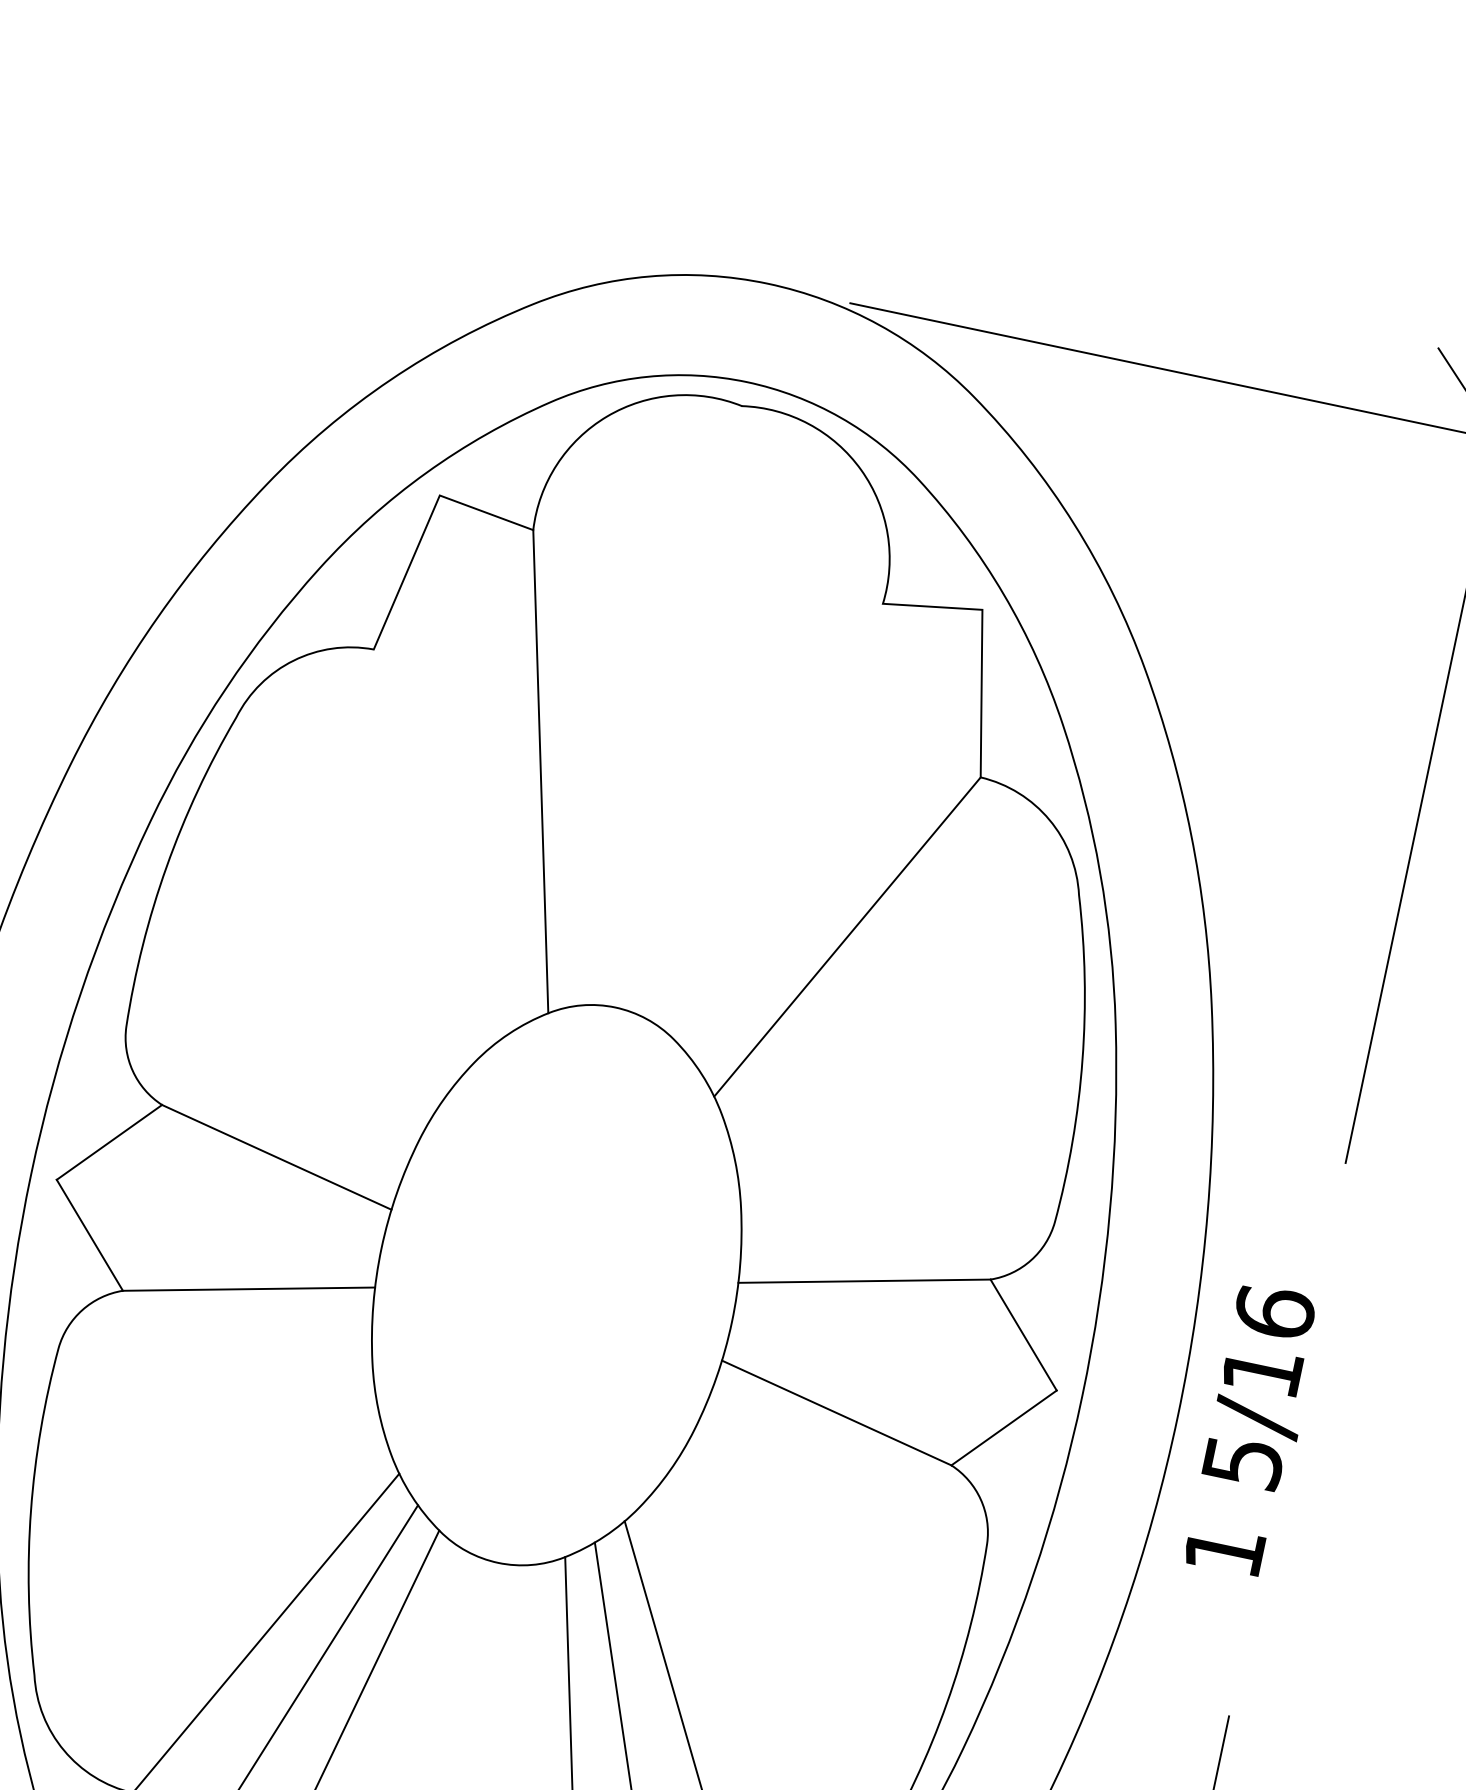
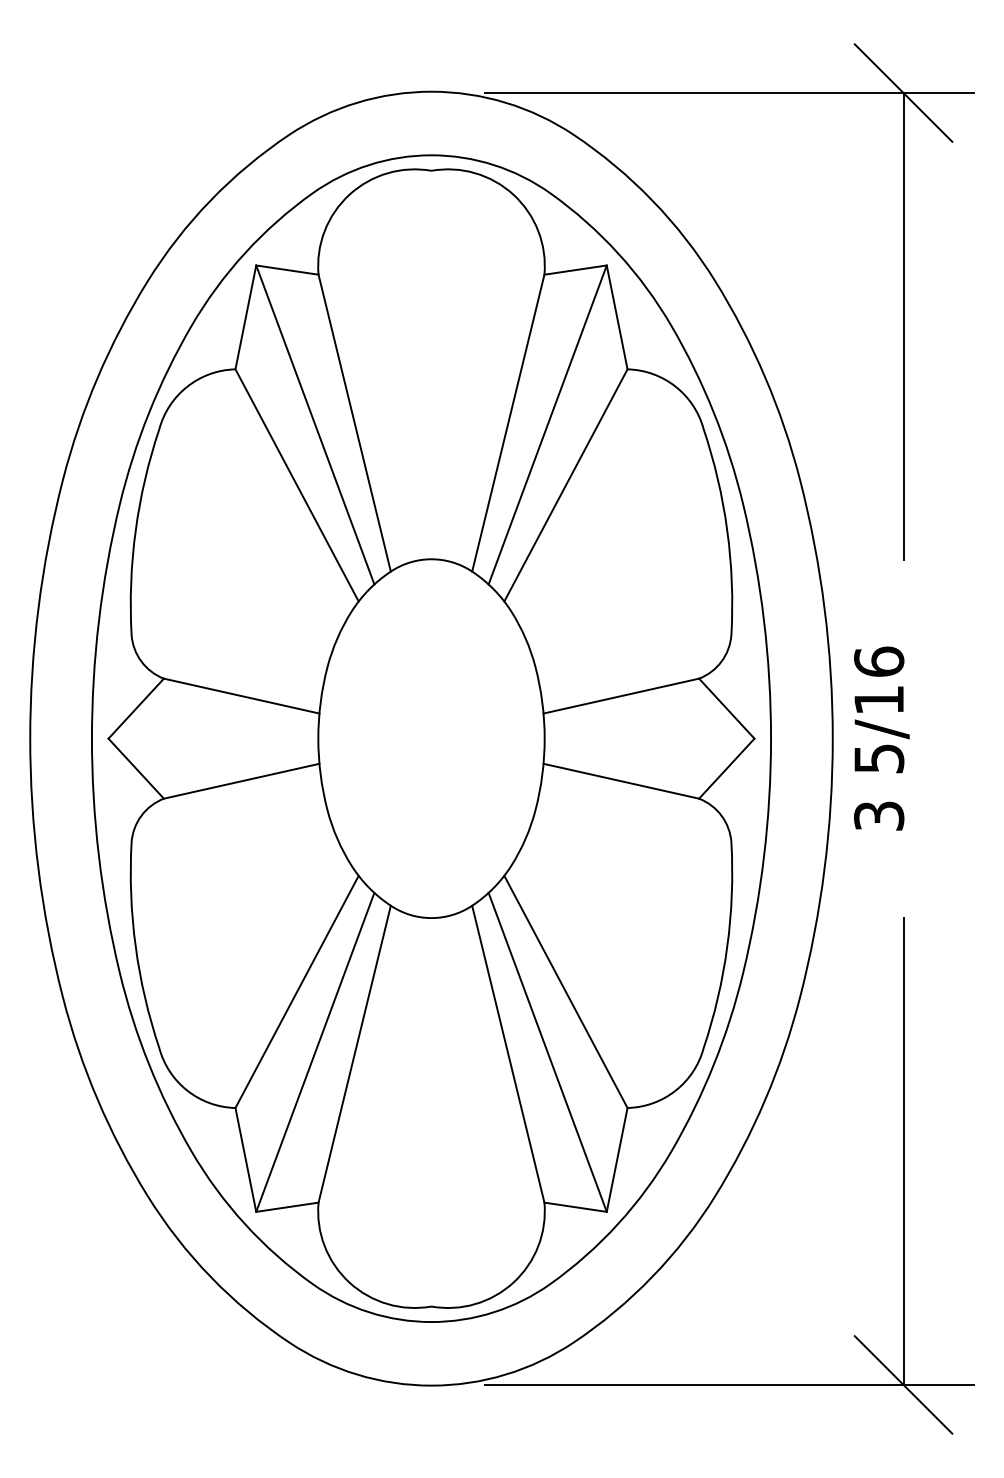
line: (479, 760) -> (315, 424), added
line: (779, 820) -> (508, 422), added
line: (838, 836) -> (547, 424), added
line: (430, 849) -> (296, 485), added
text: (1225, 1550) -> (879, 815), 1 -> 3

